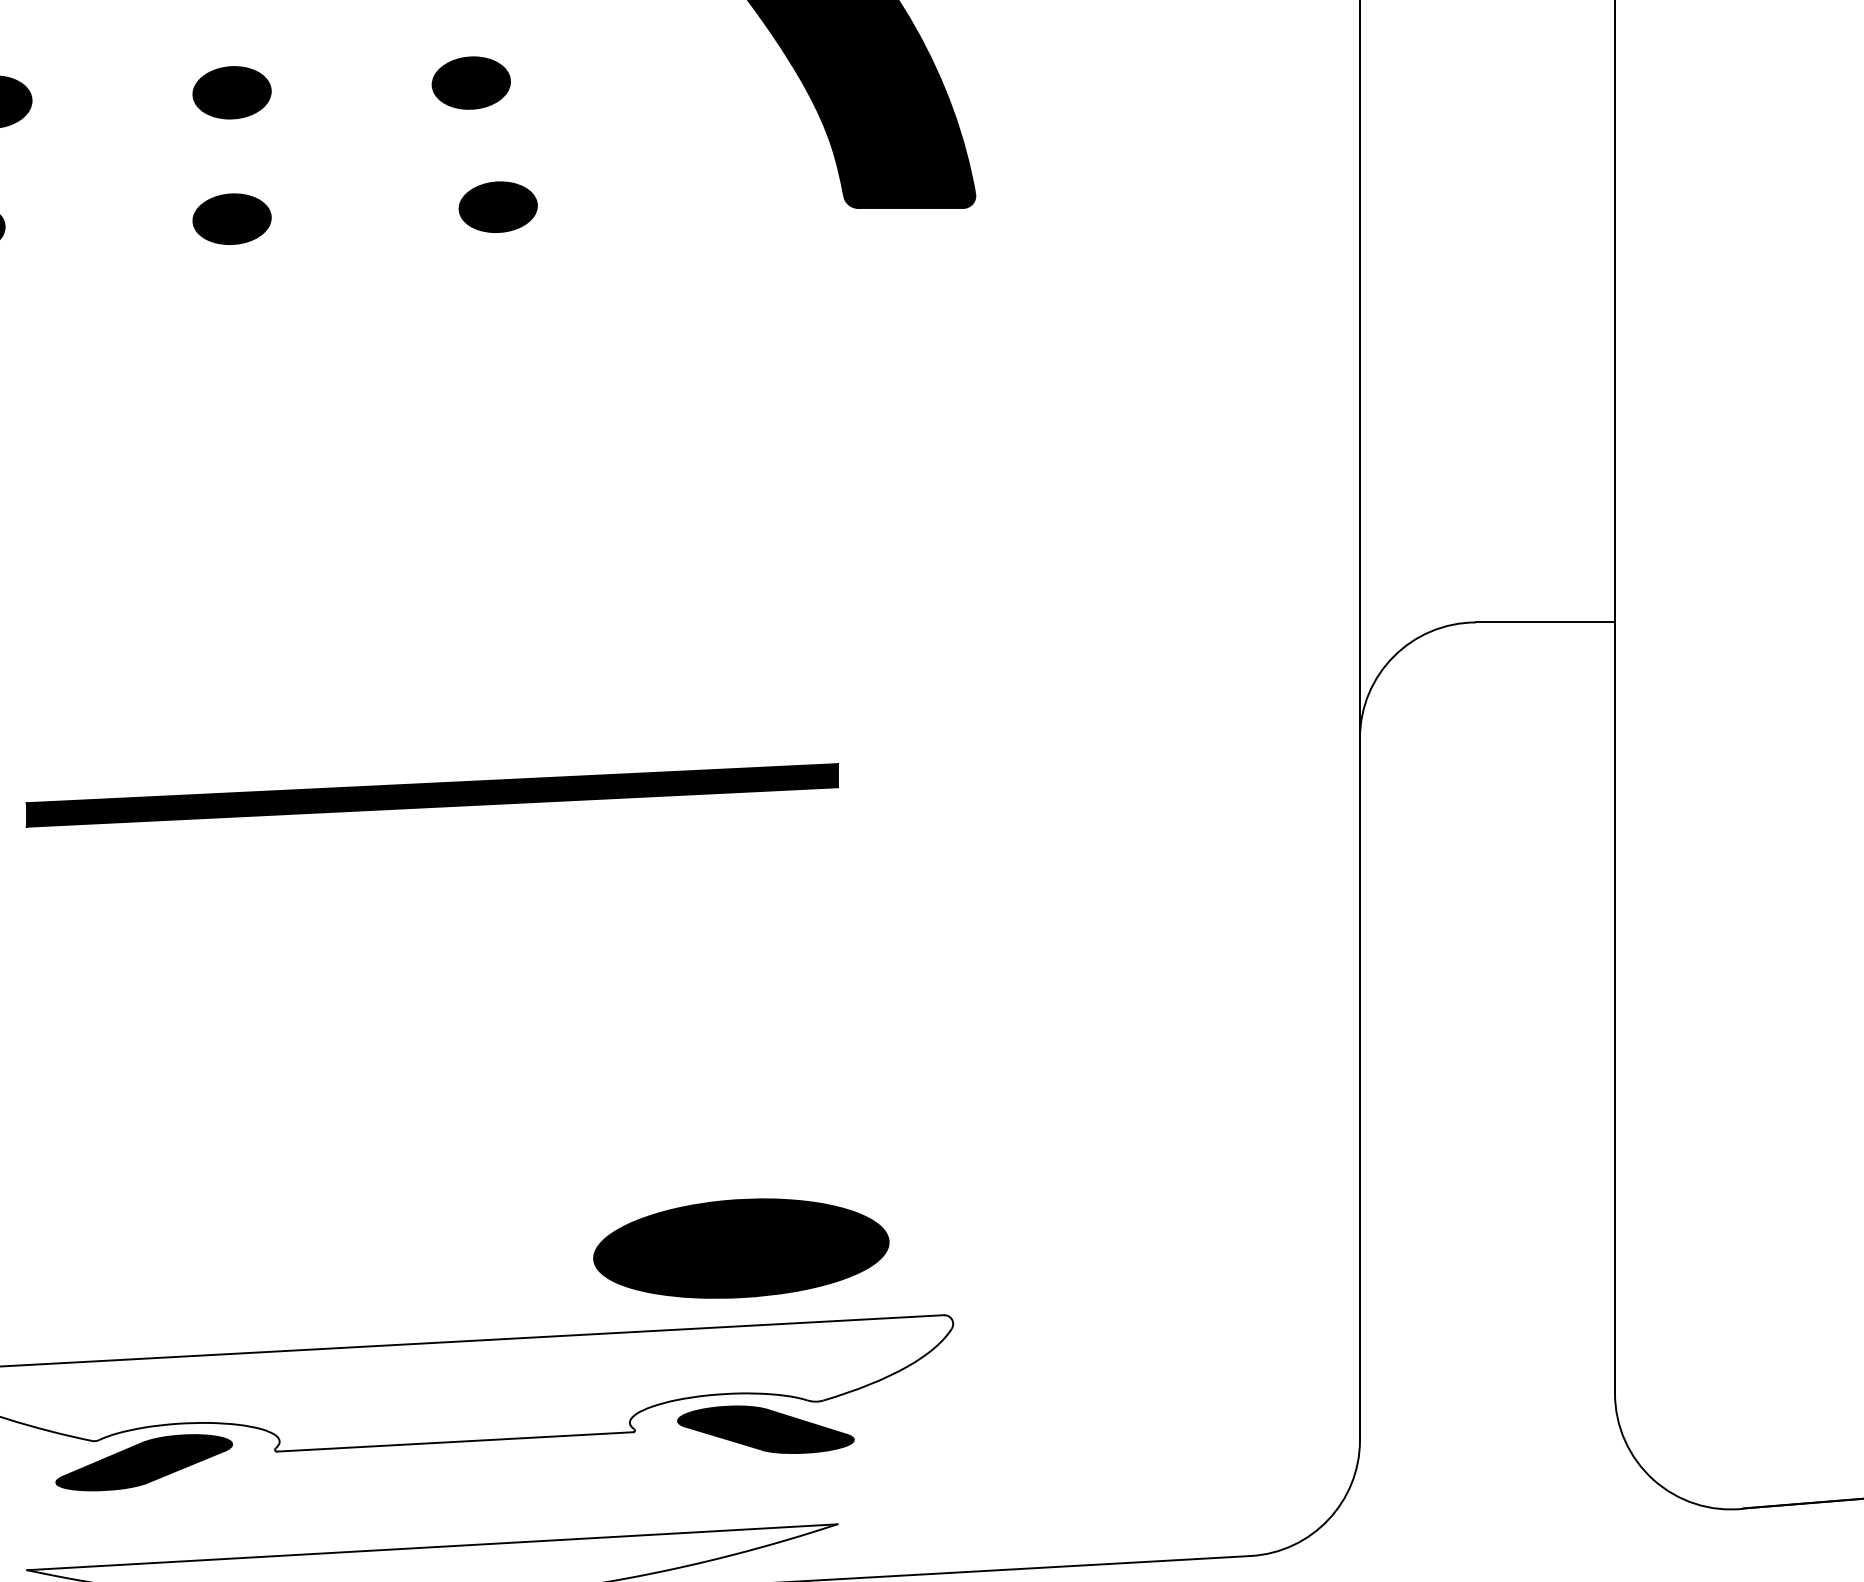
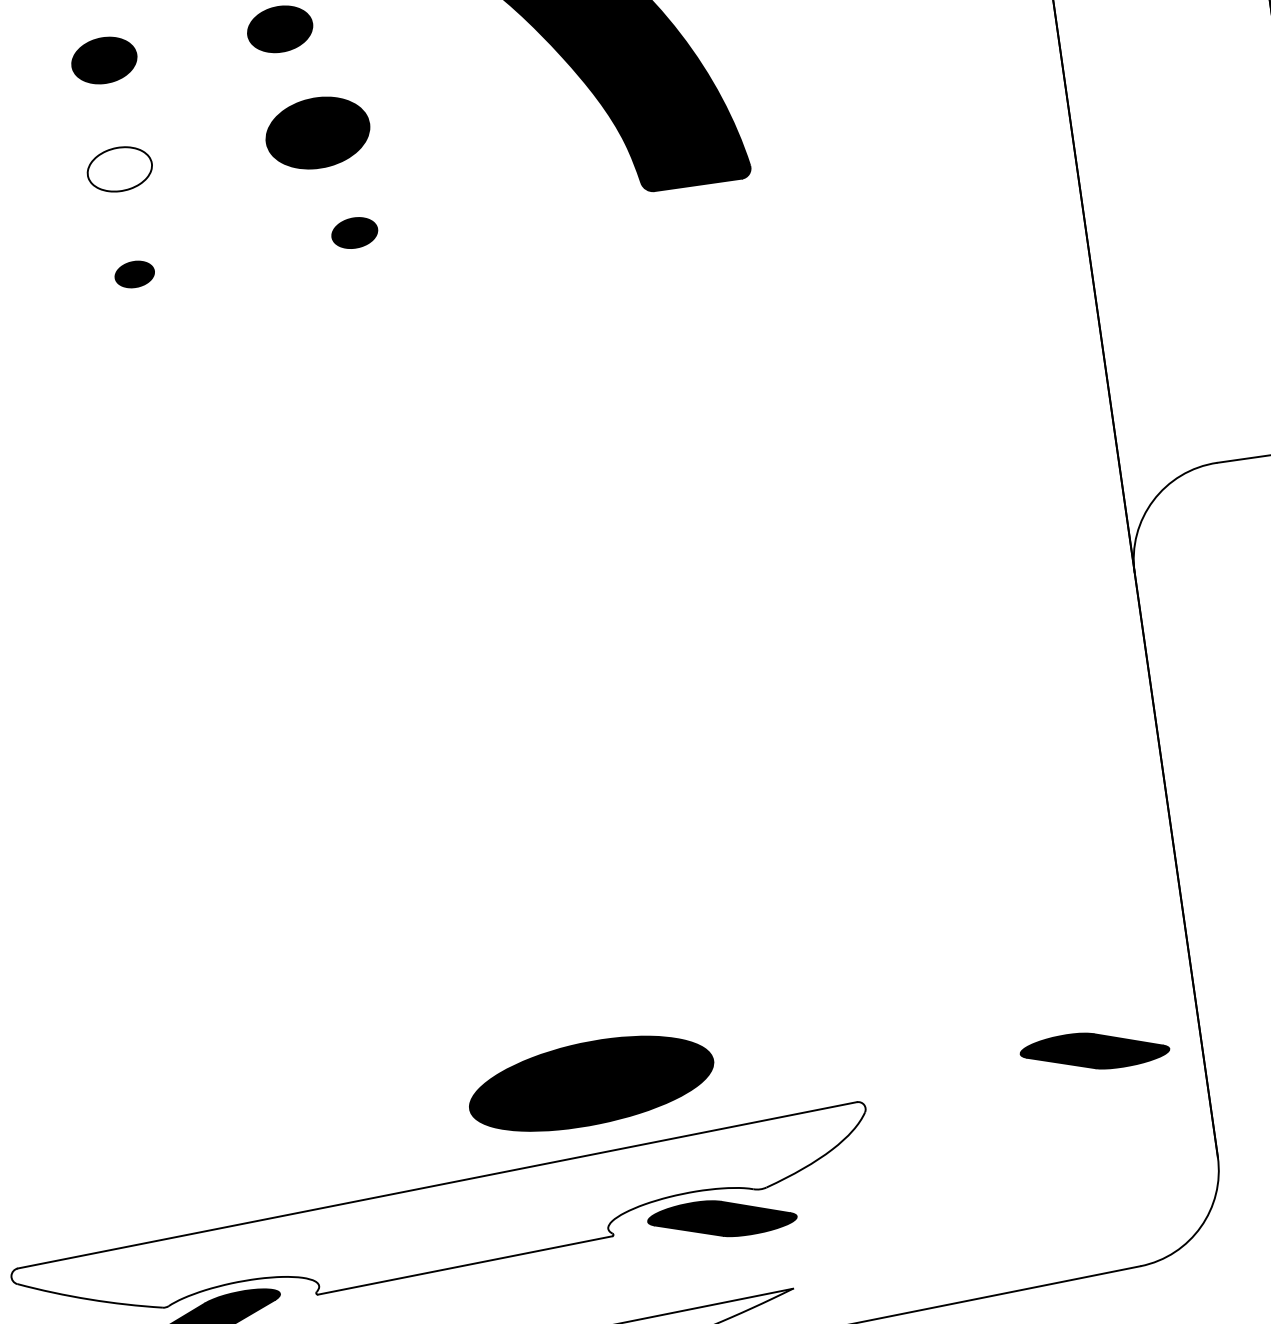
part: (470, 82) -> (316, 132), size x1.6
fill: (231, 92) -> (119, 169), removed
part: (497, 206) -> (354, 232), size x0.7
part: (231, 218) -> (134, 274), size x0.6
part: (431, 795) -> (368, 730), removed
part: (741, 1248) -> (591, 1083), moved
part: (1232, 1294) -> (1094, 1050), added

